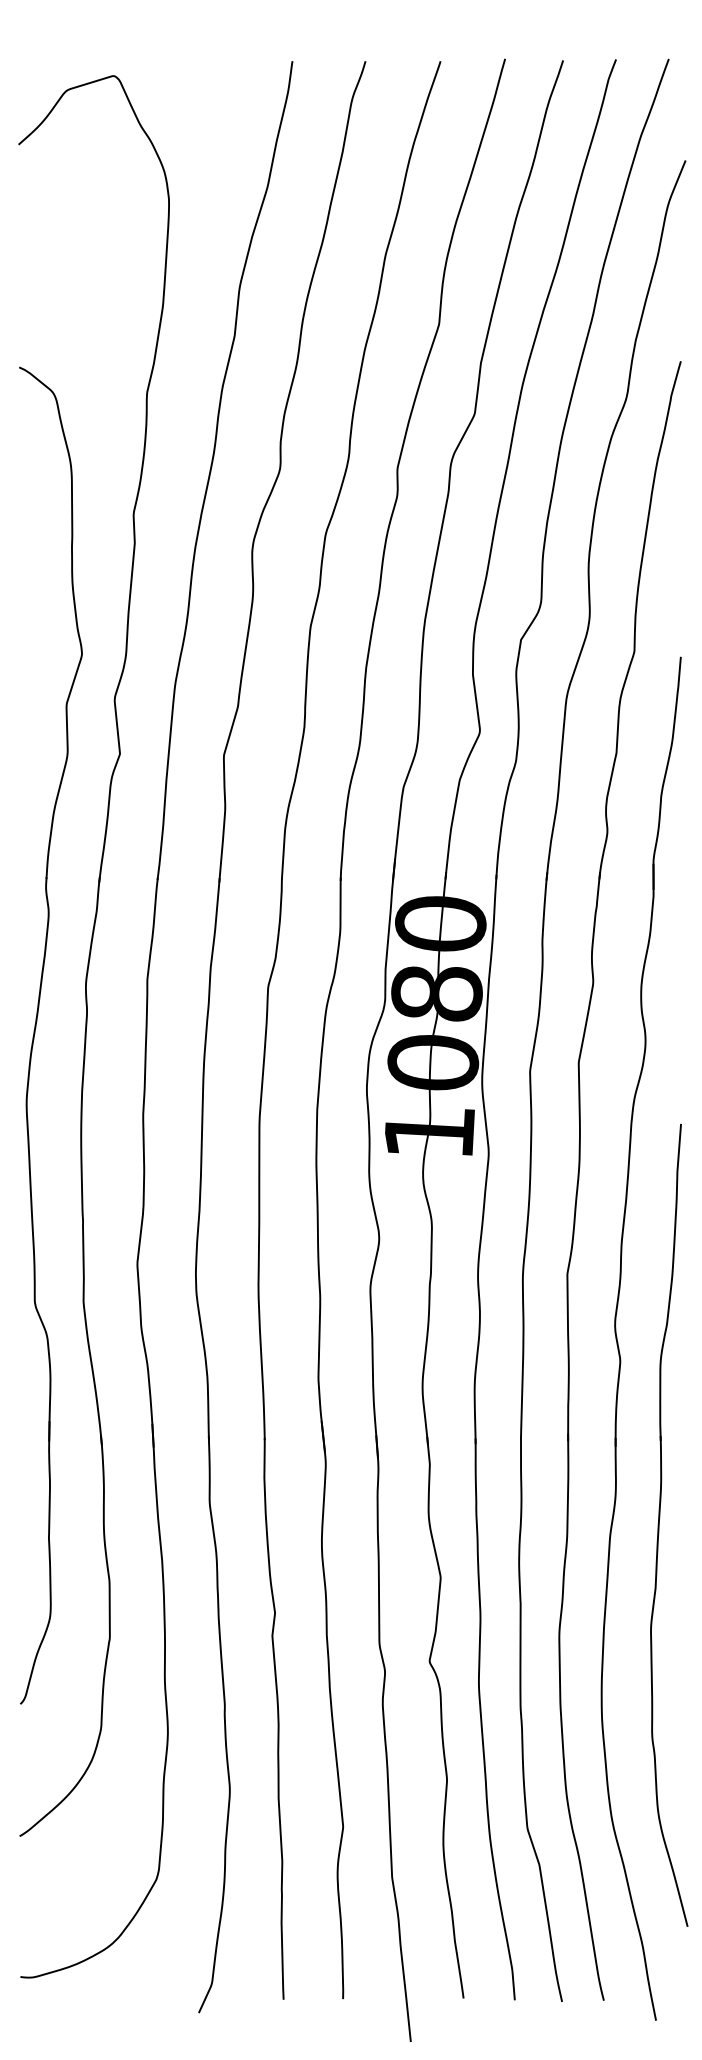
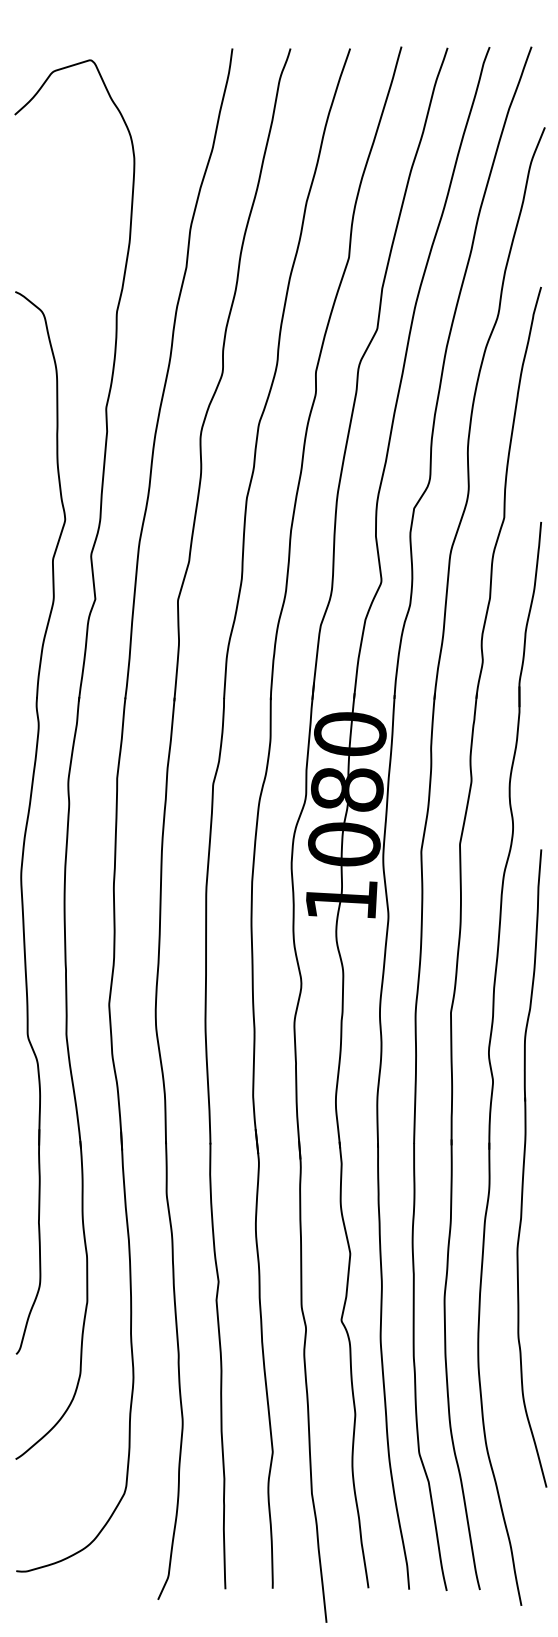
part: (659, 1524) -> (524, 1167), moved

